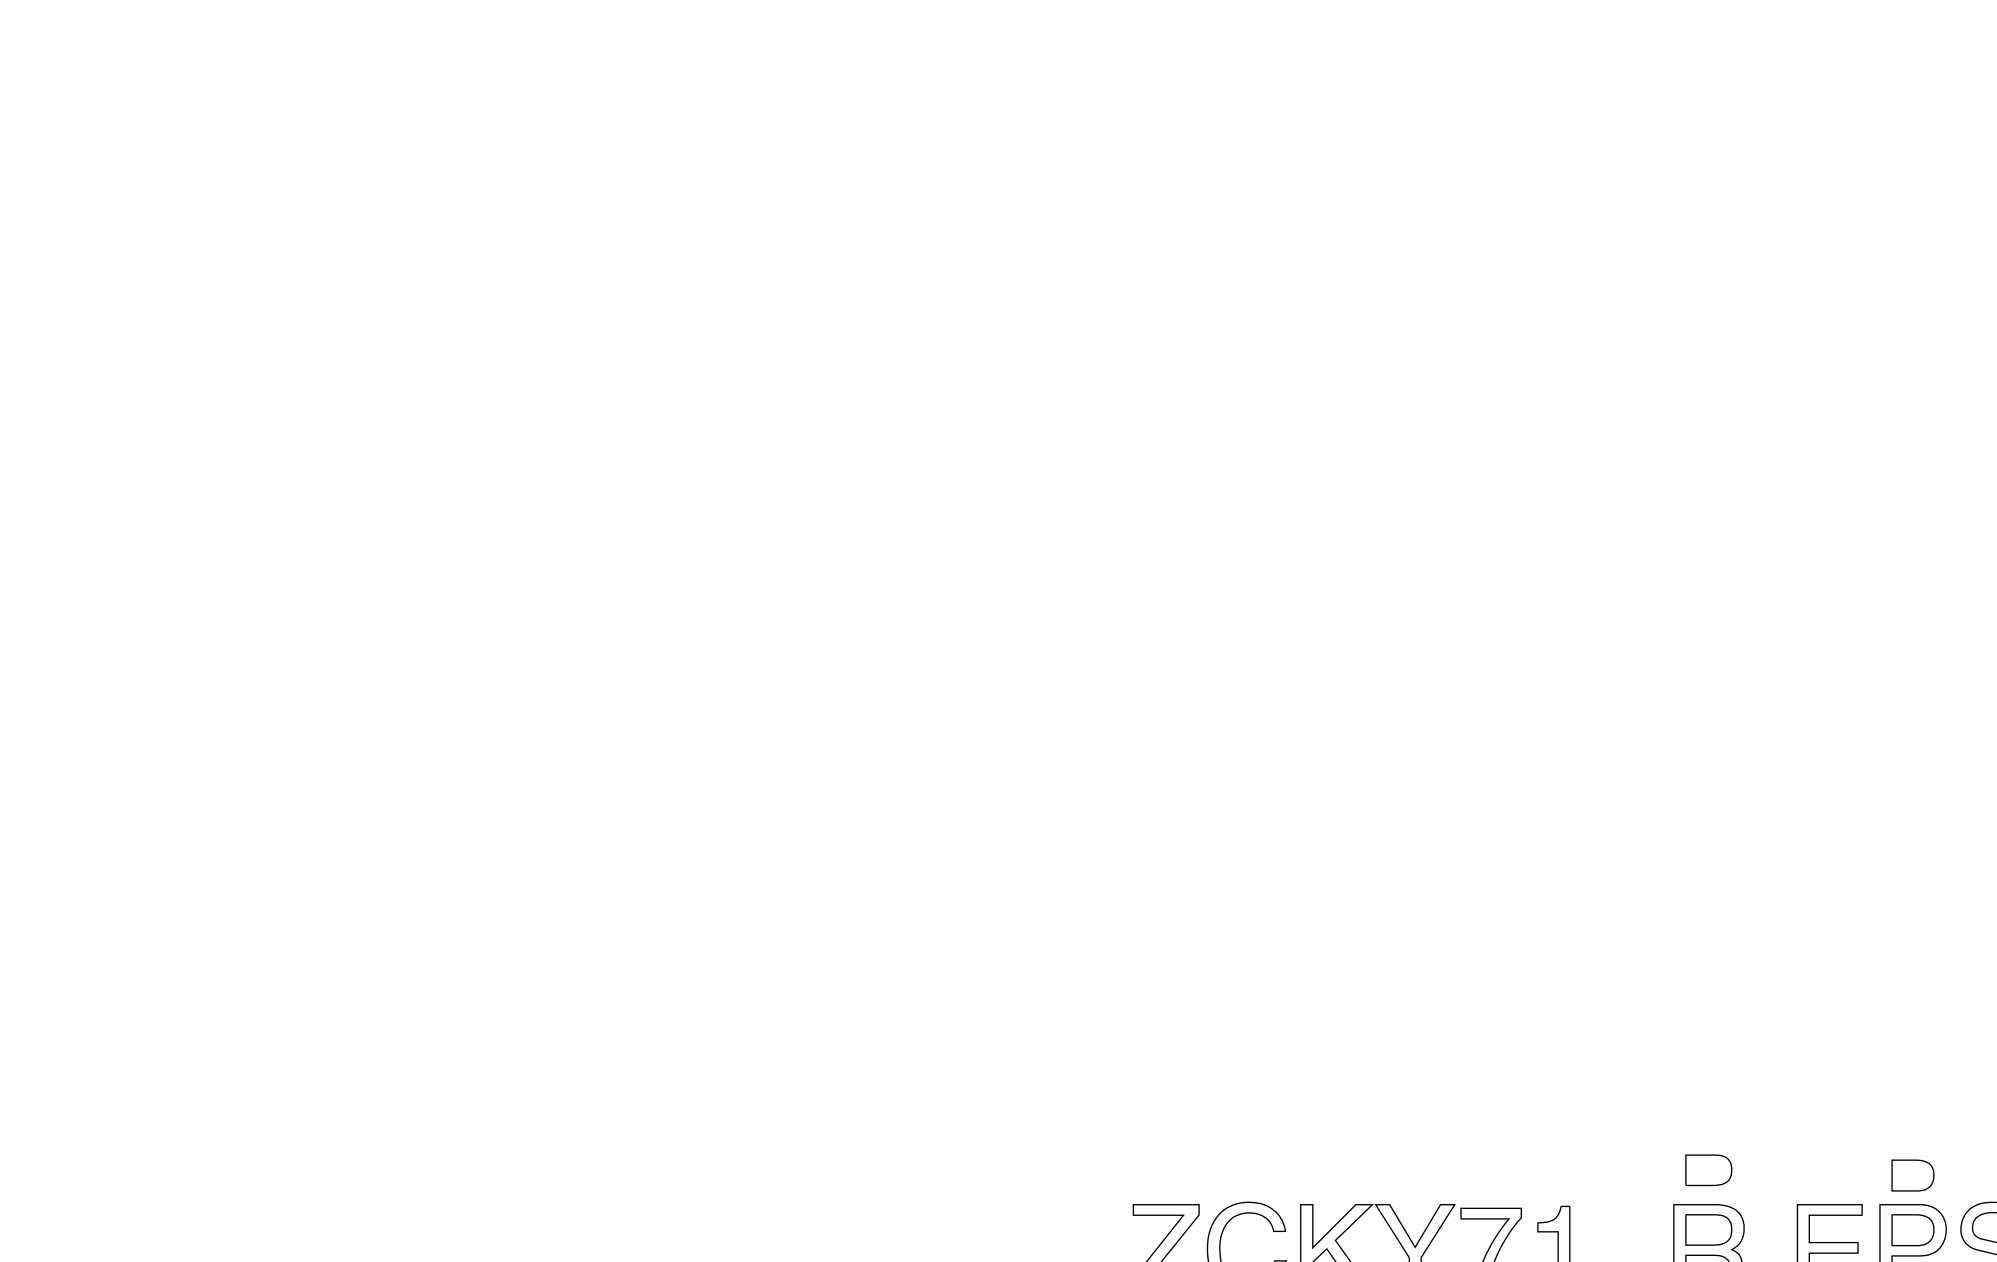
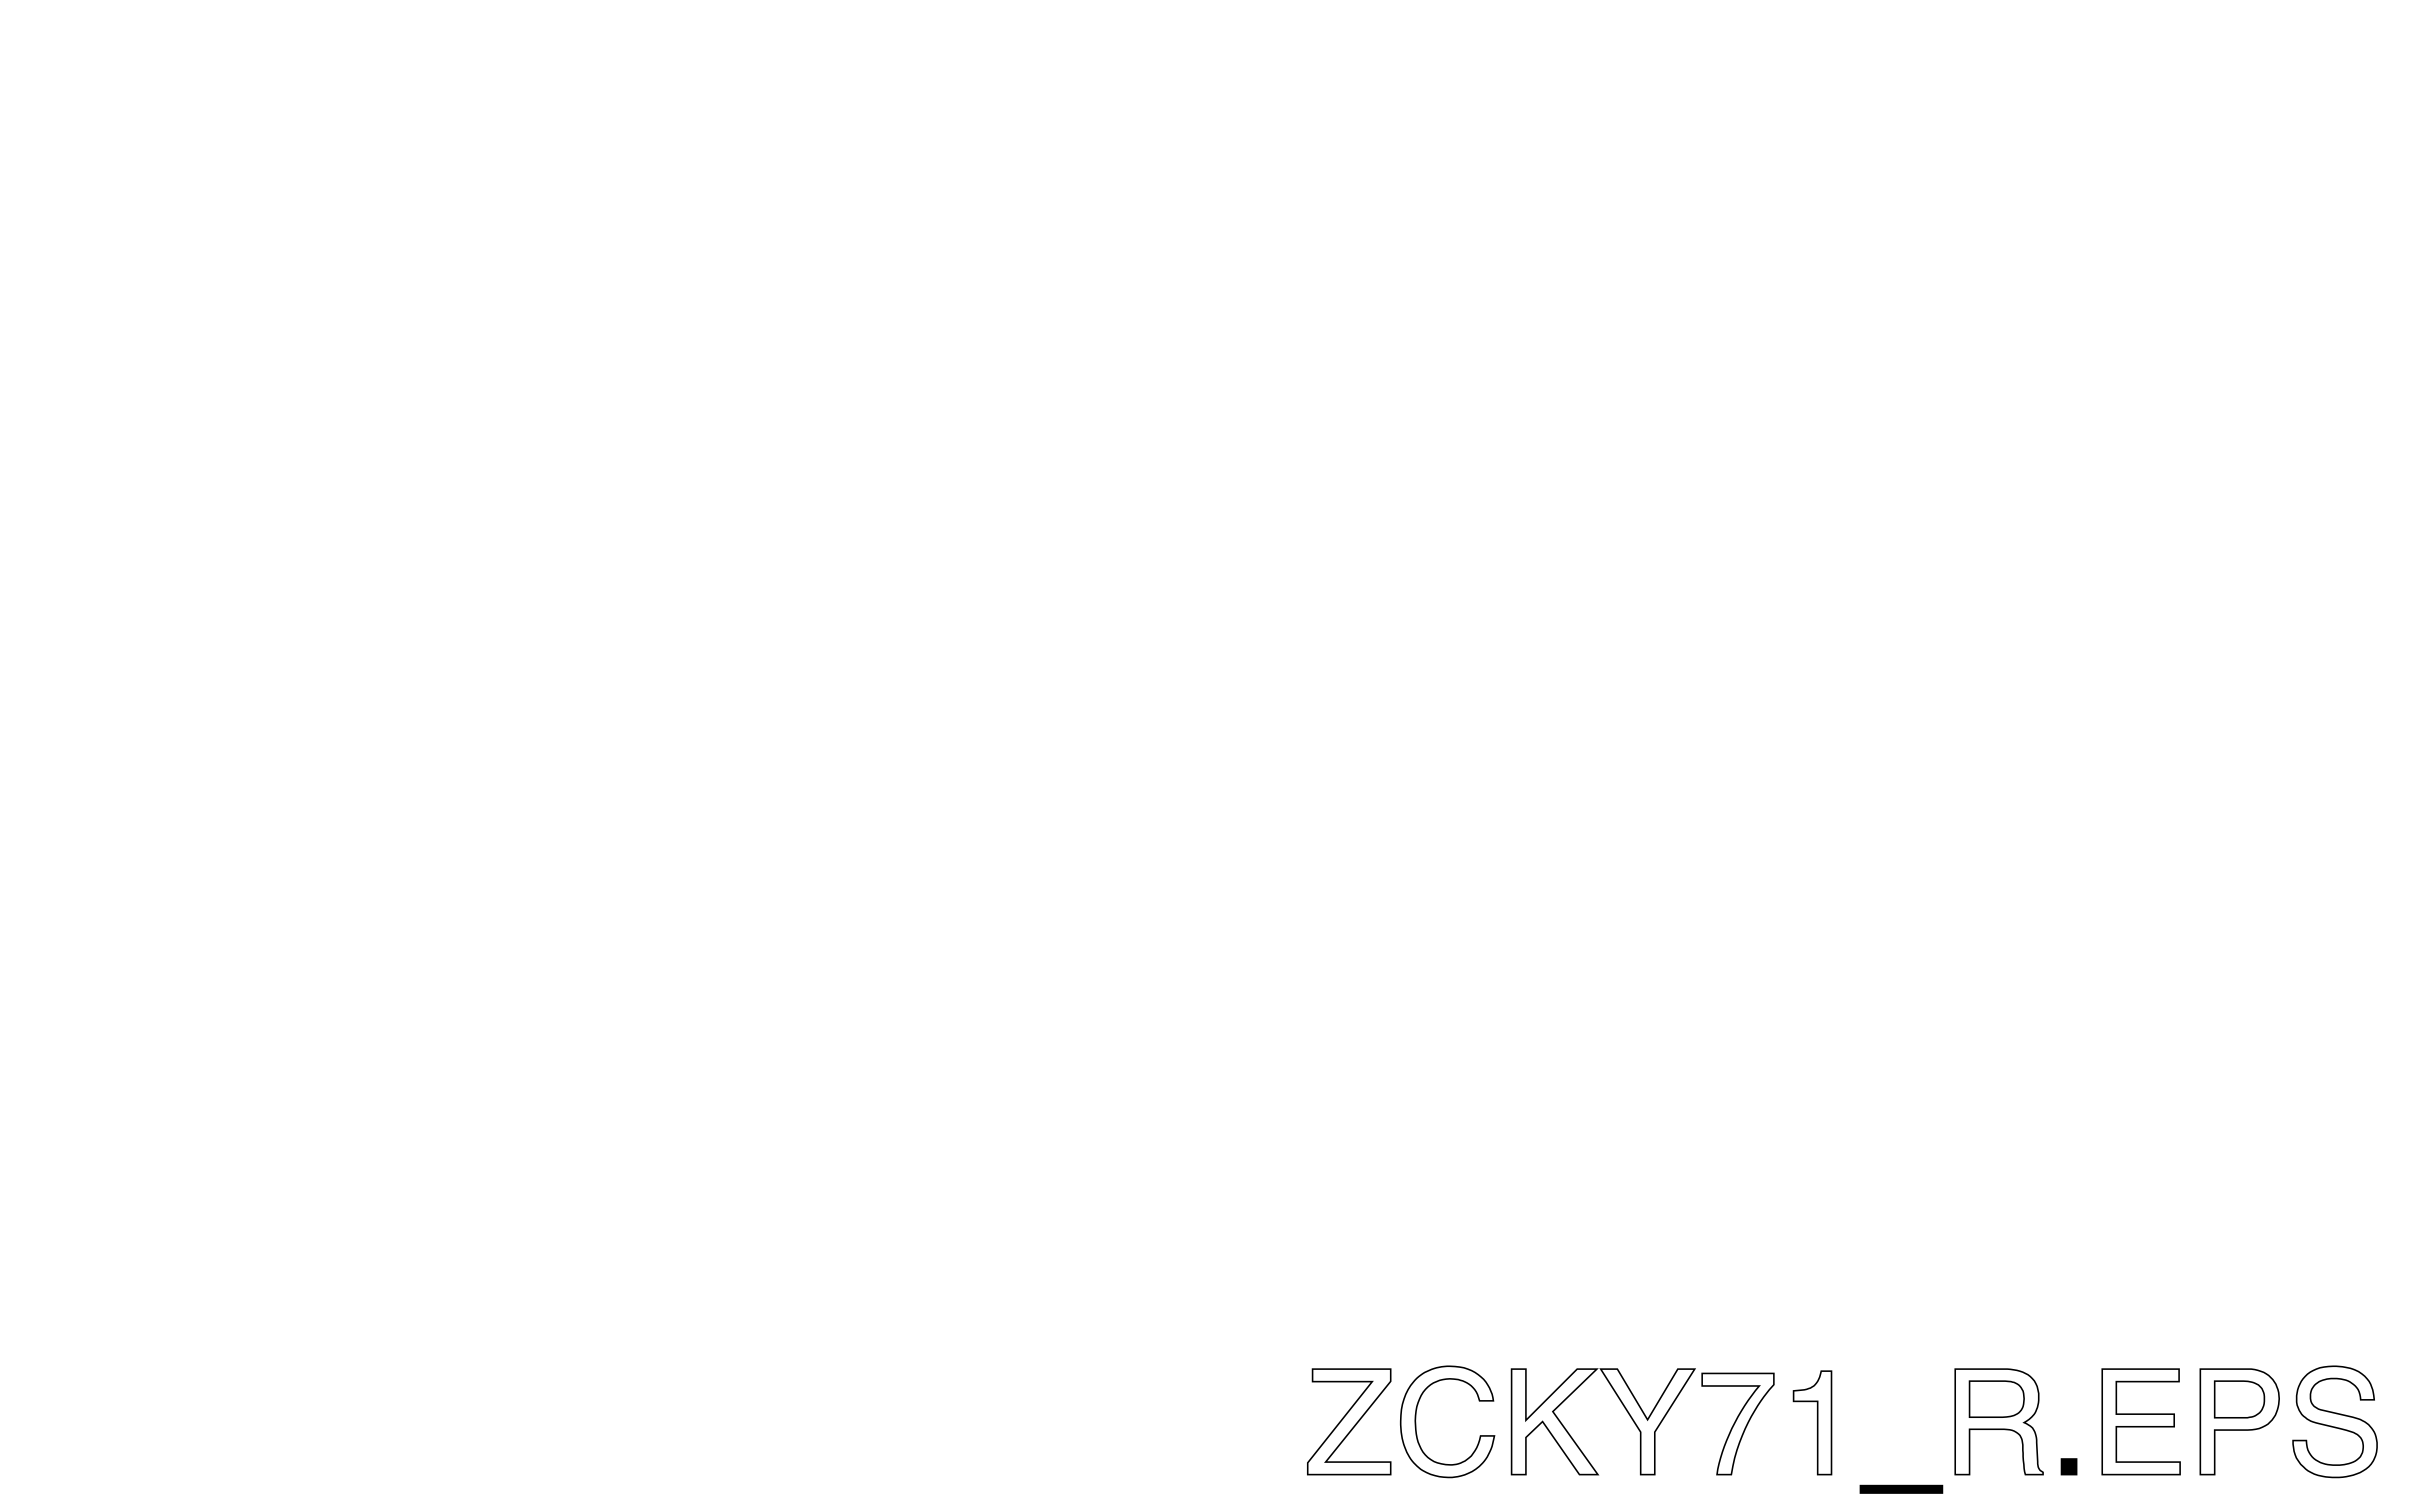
part: (1708, 1169) -> (1996, 1327), removed
part: (1912, 1175) -> (2239, 1334), removed

